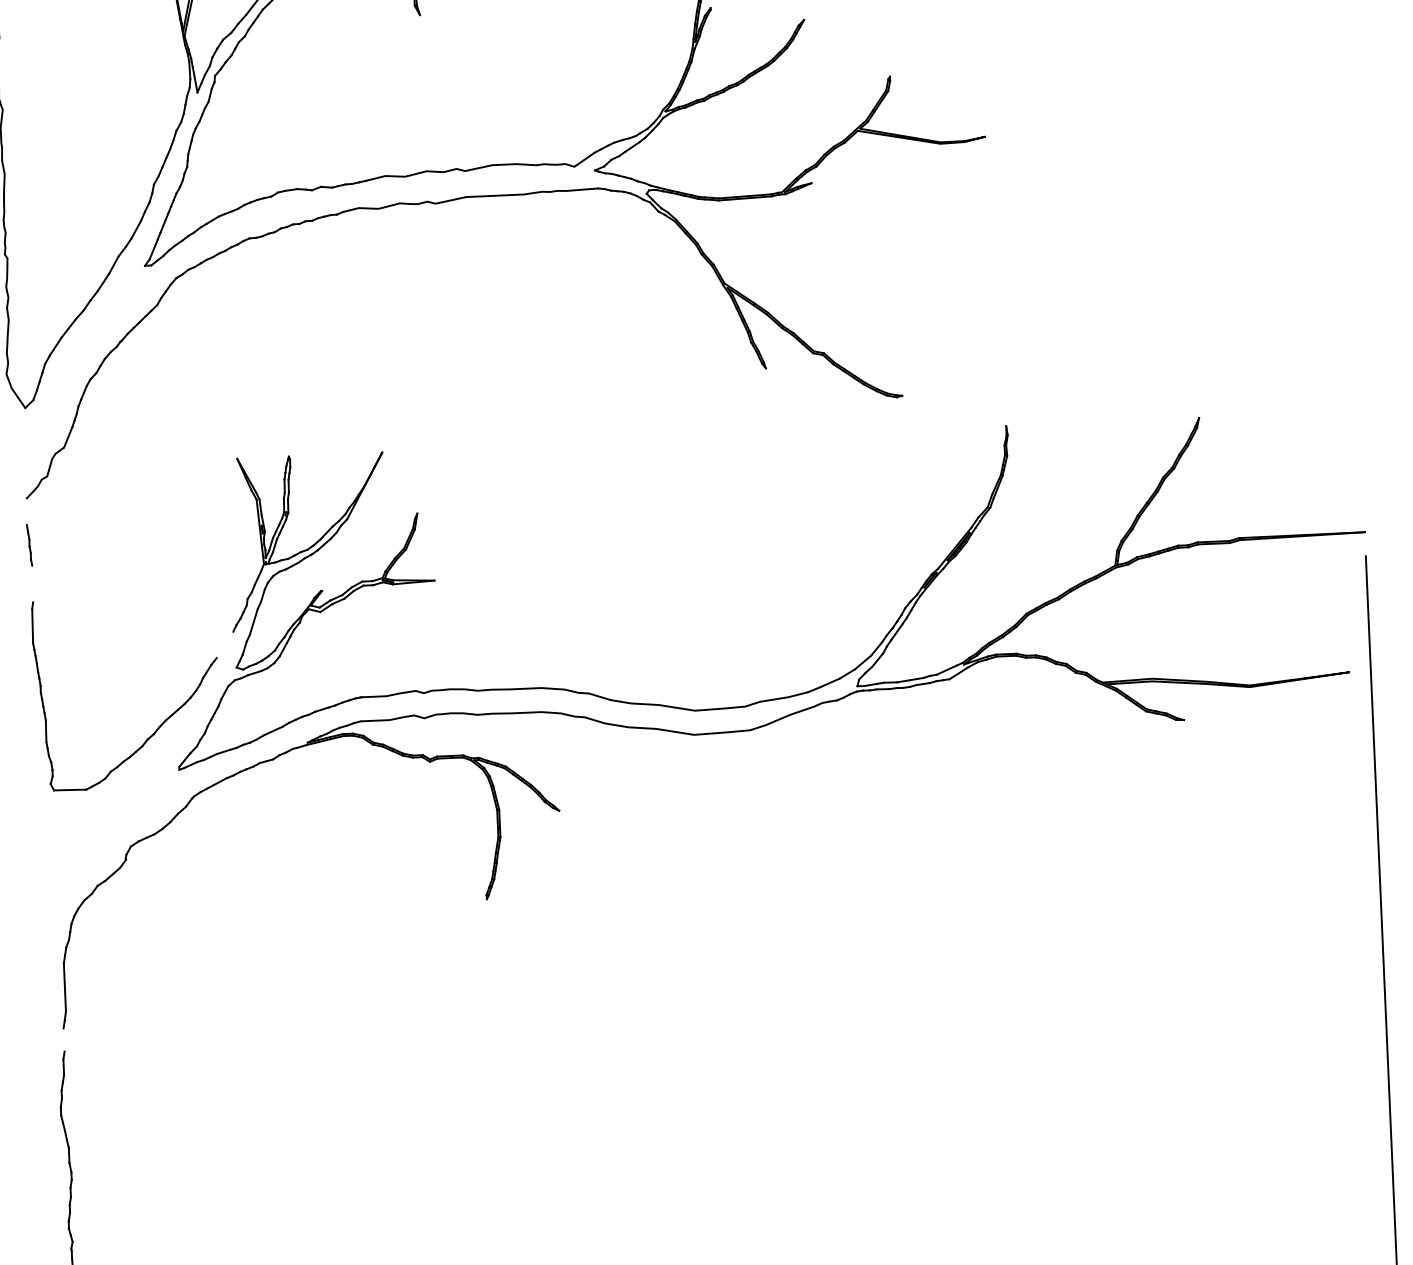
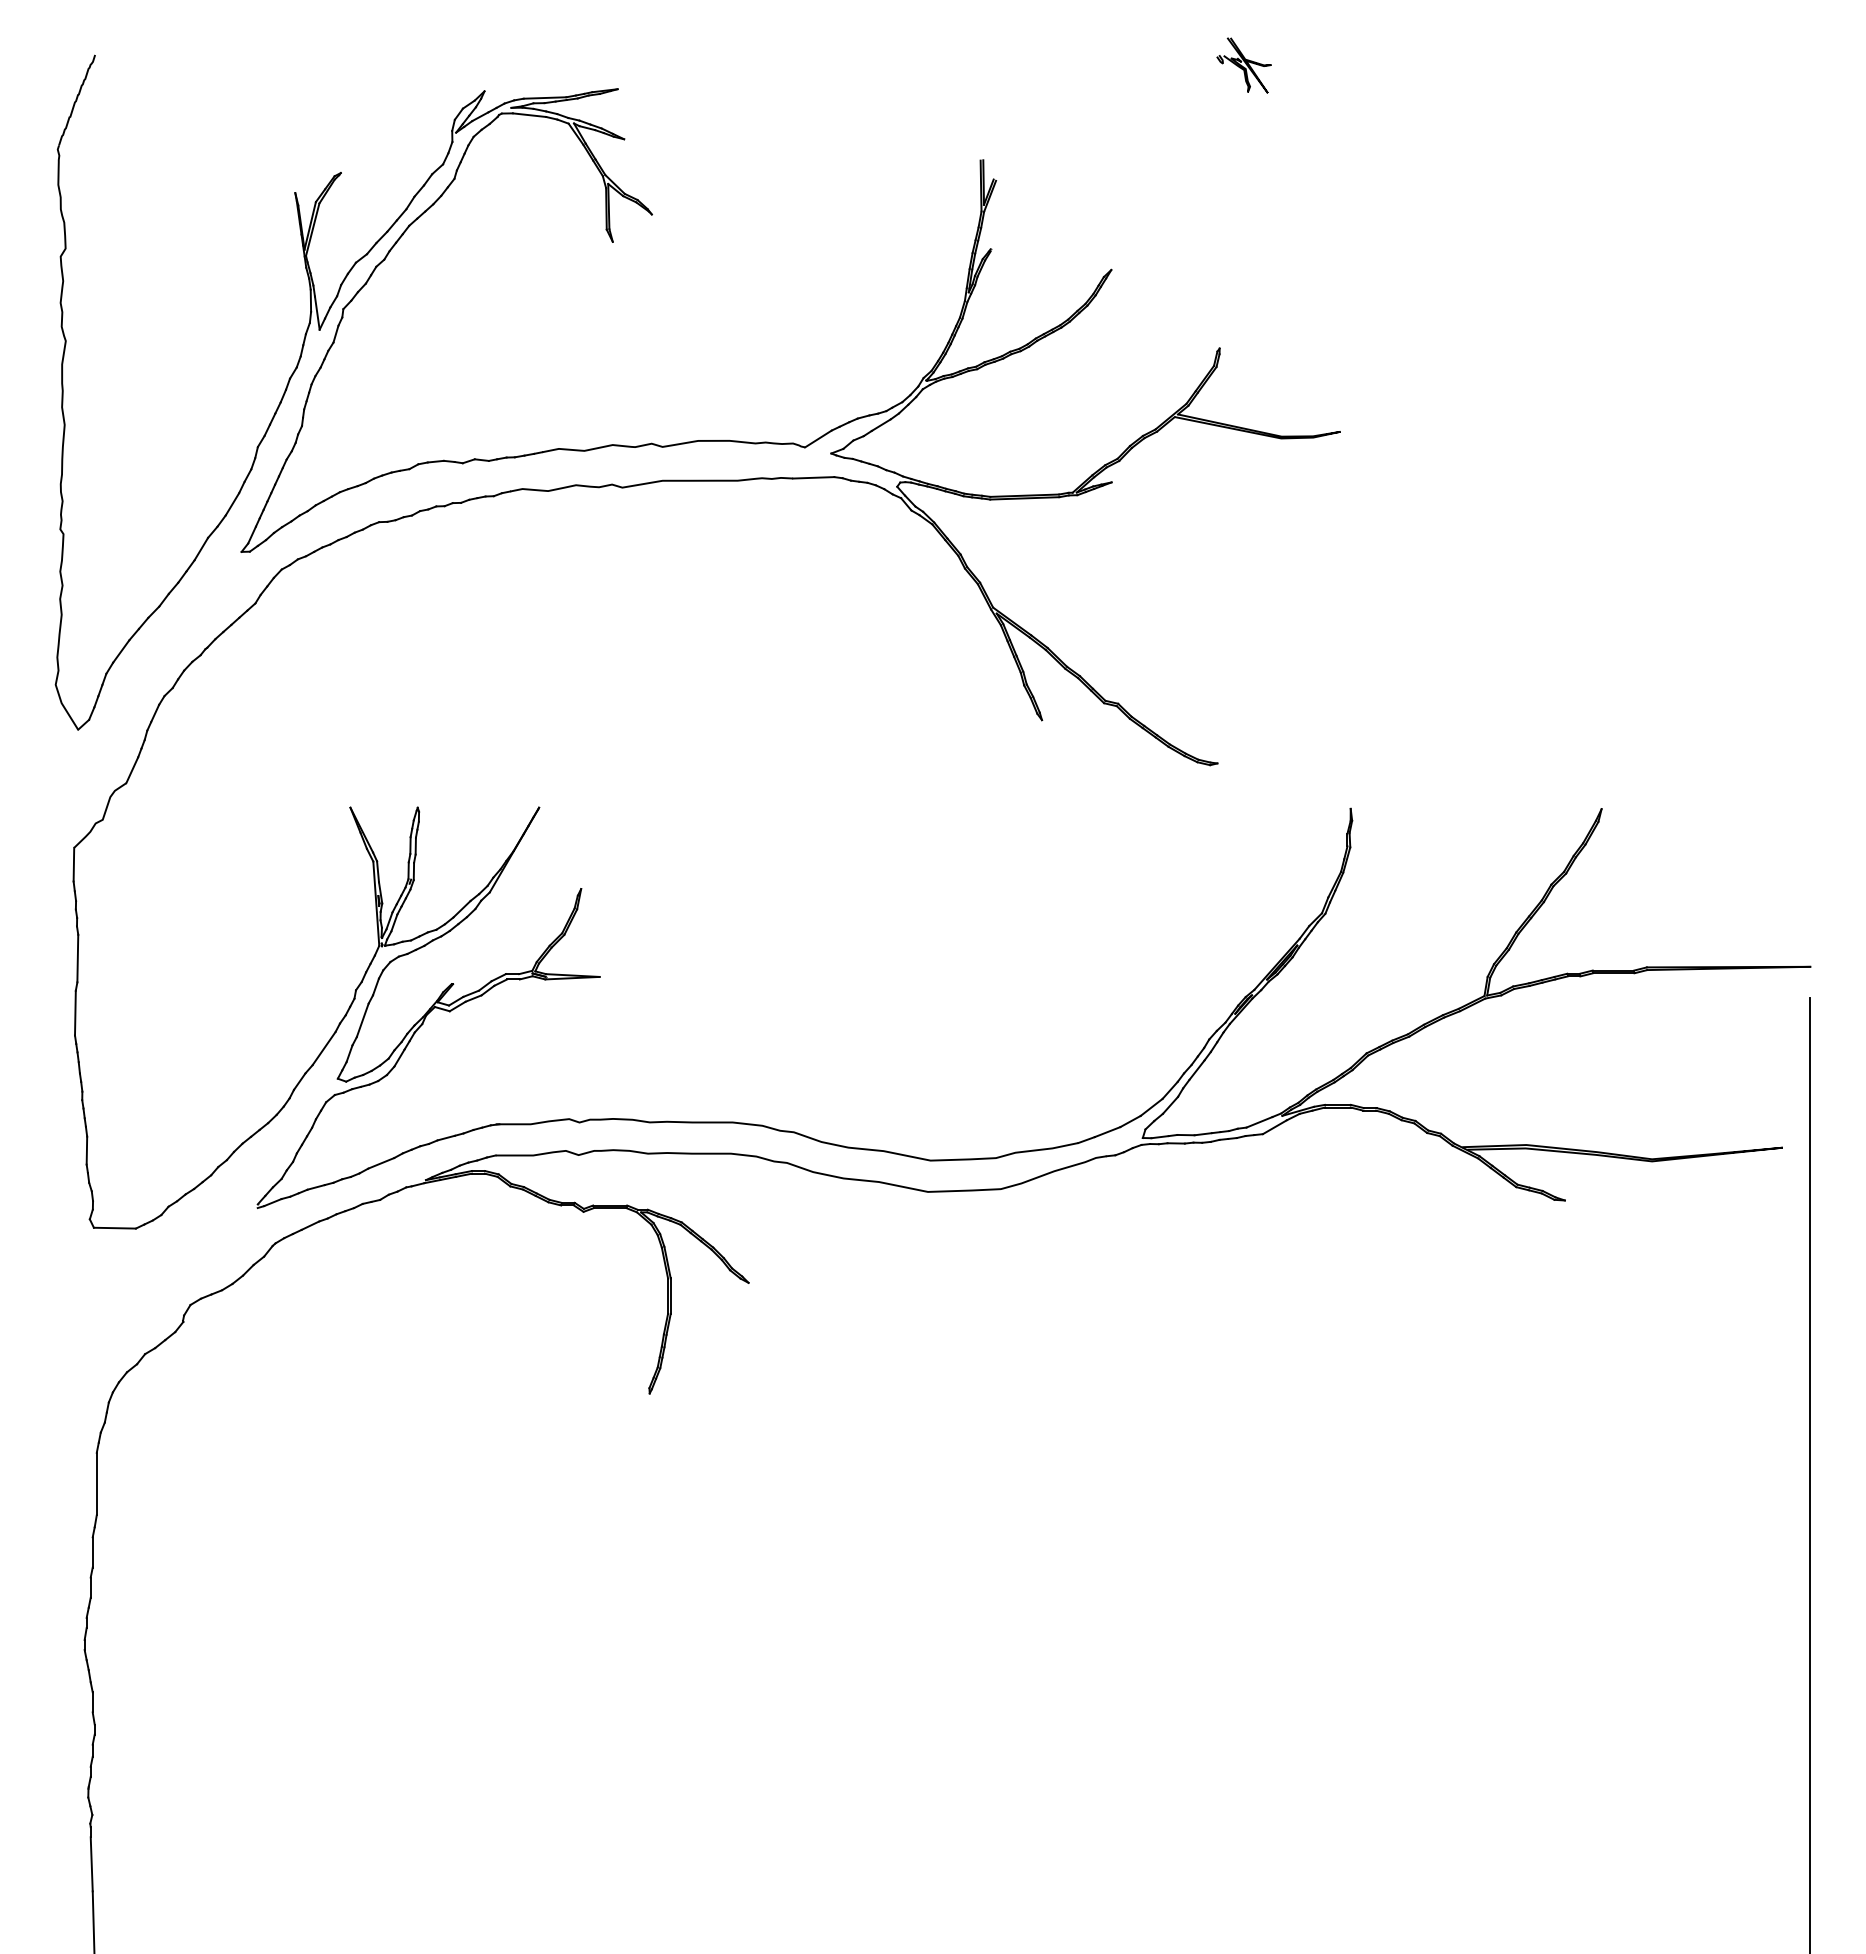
line: (26, 511) -> (73, 864), added
line: (32, 583) -> (77, 958), added
line: (224, 644) -> (323, 1048), added
line: (63, 1040) -> (92, 1552), added

